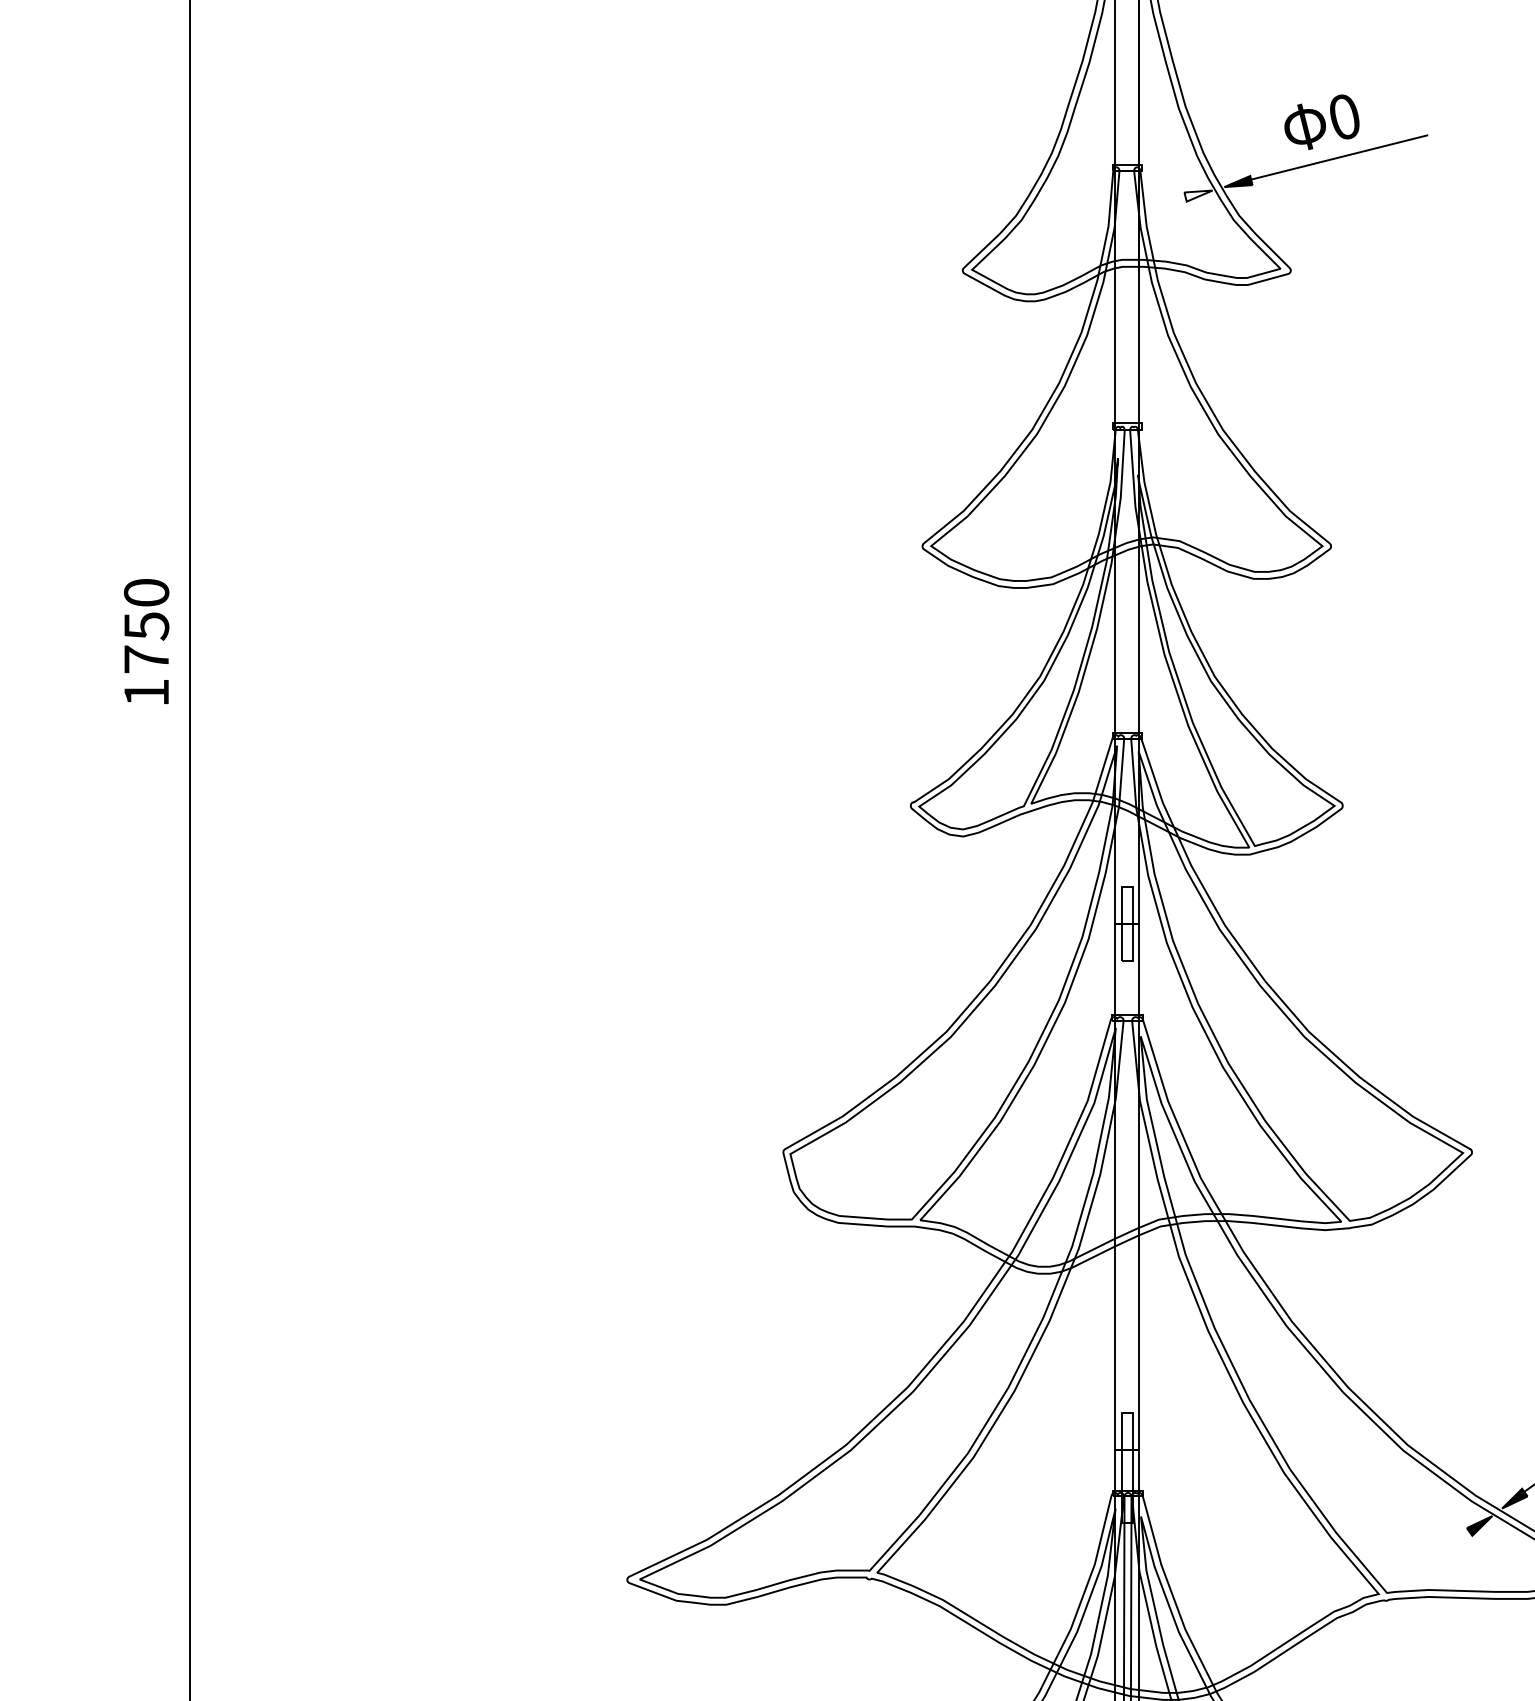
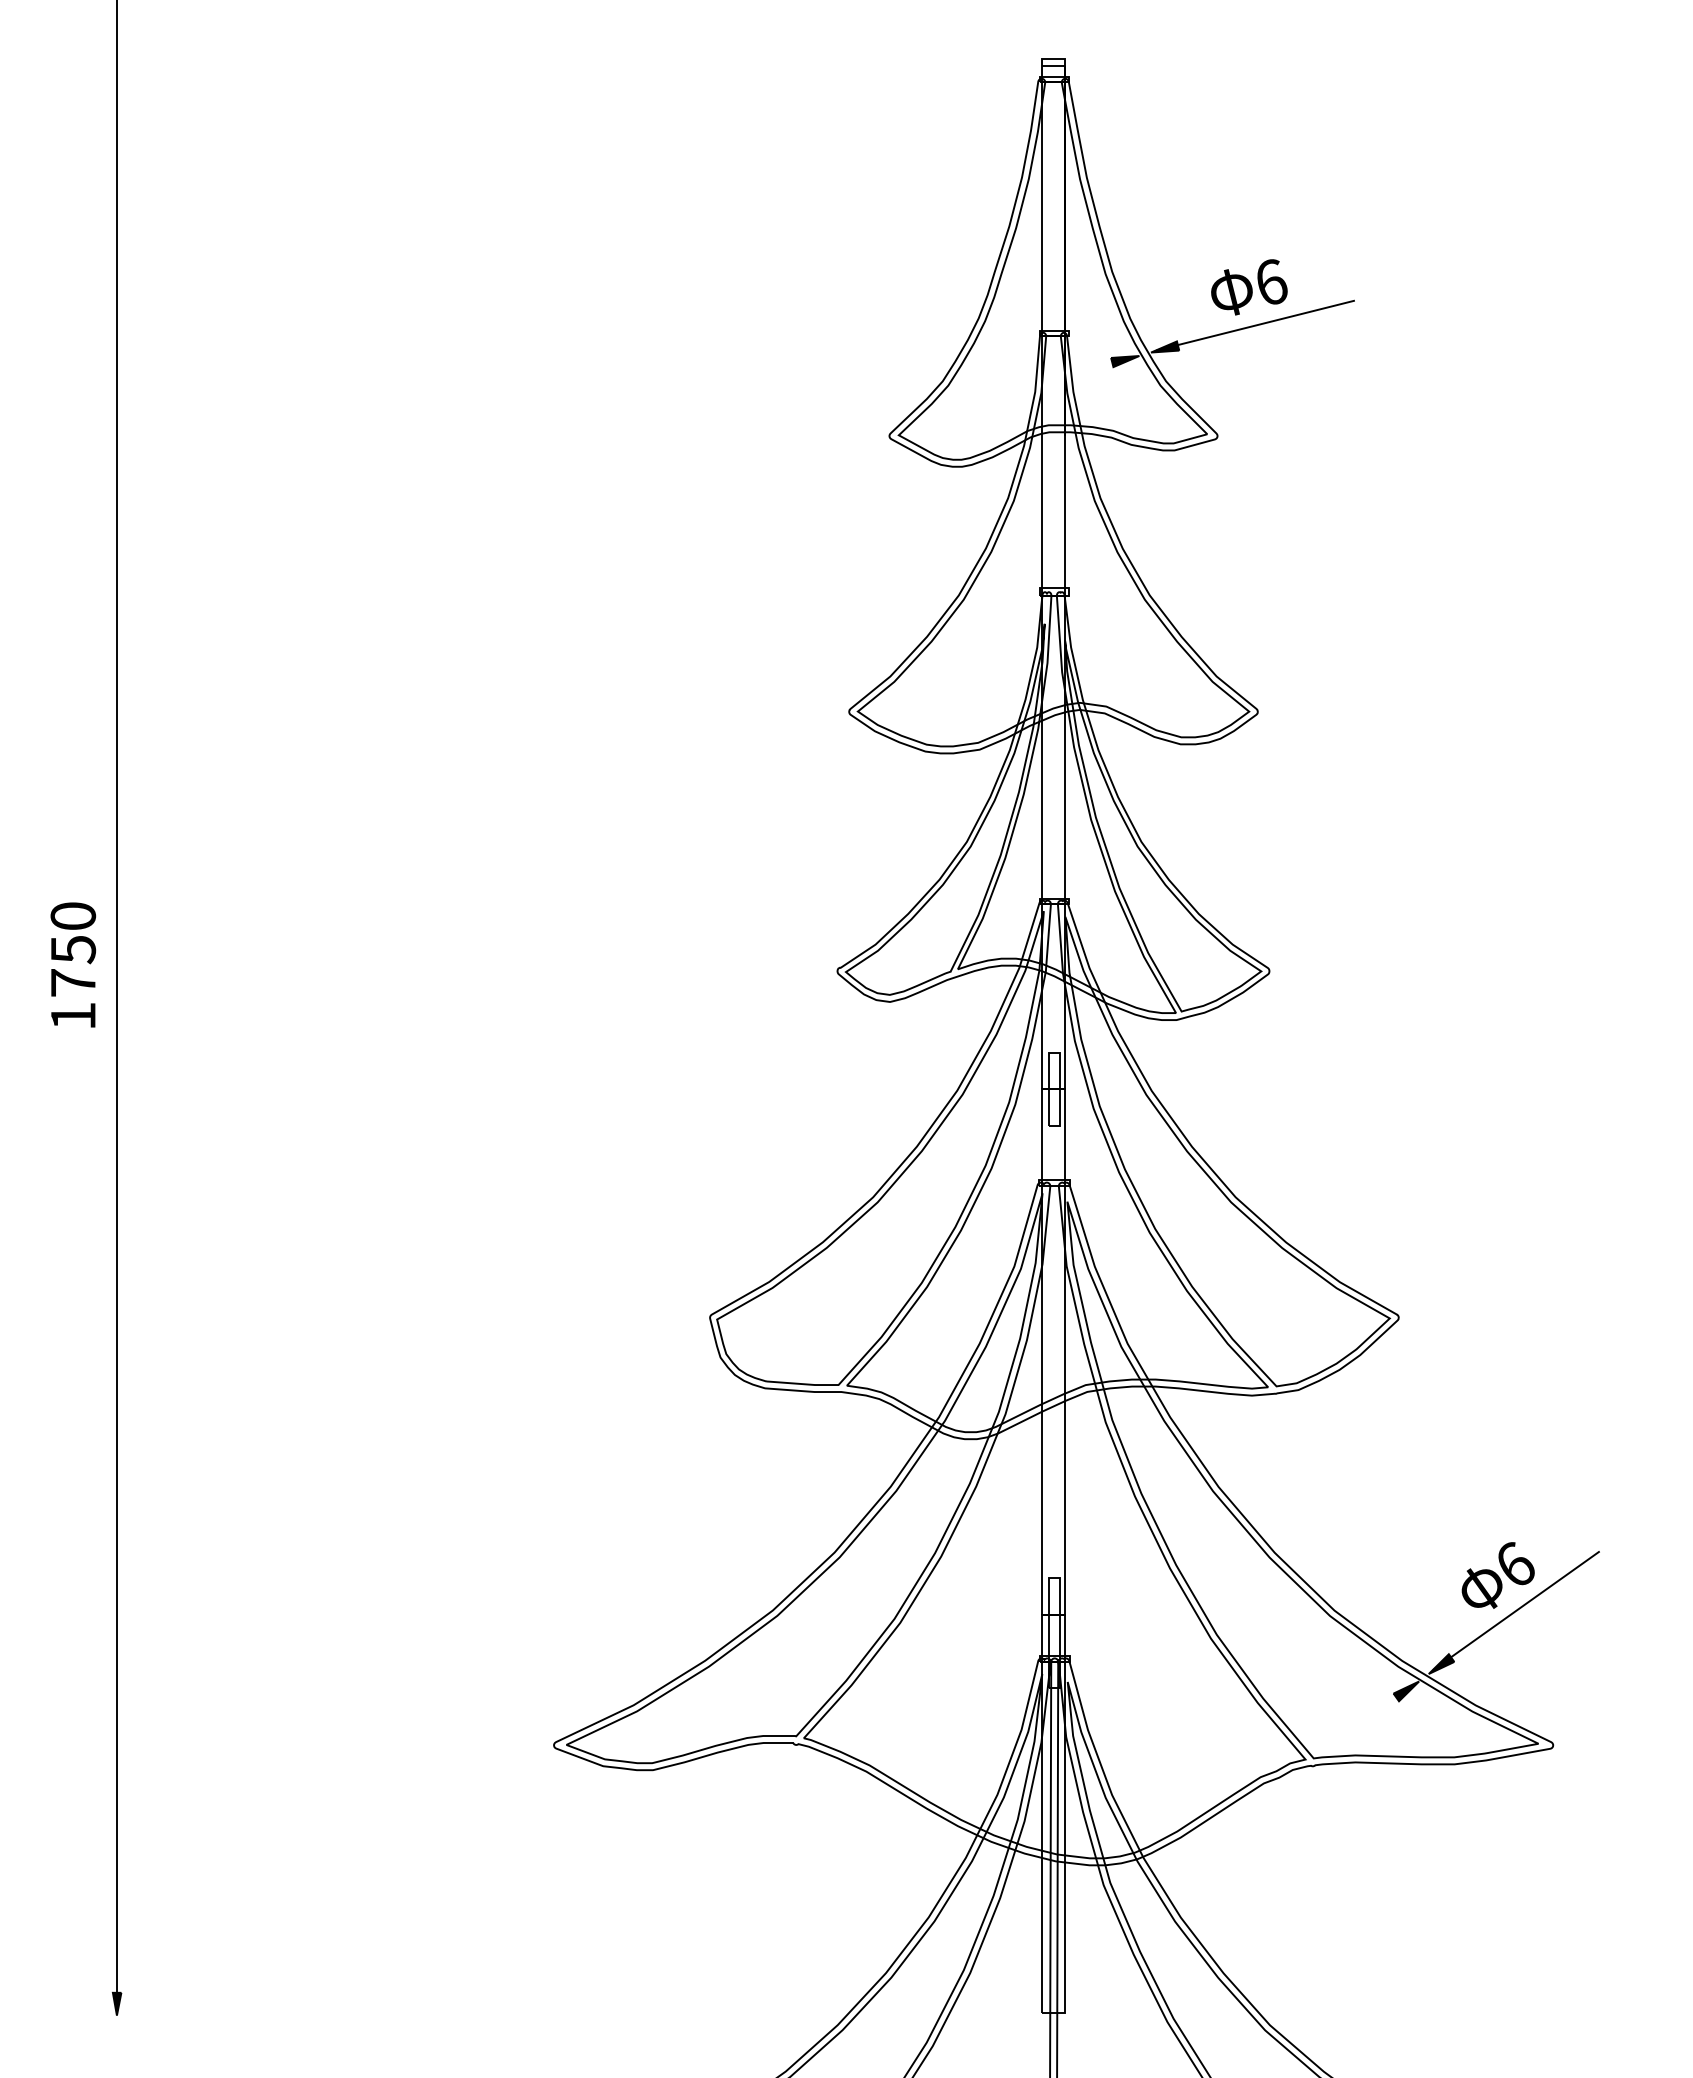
text: (1344, 116) -> (1271, 281), 0 -> 6
fill: (1198, 196) -> (1125, 361), added
text: (146, 641) -> (73, 964), moved

